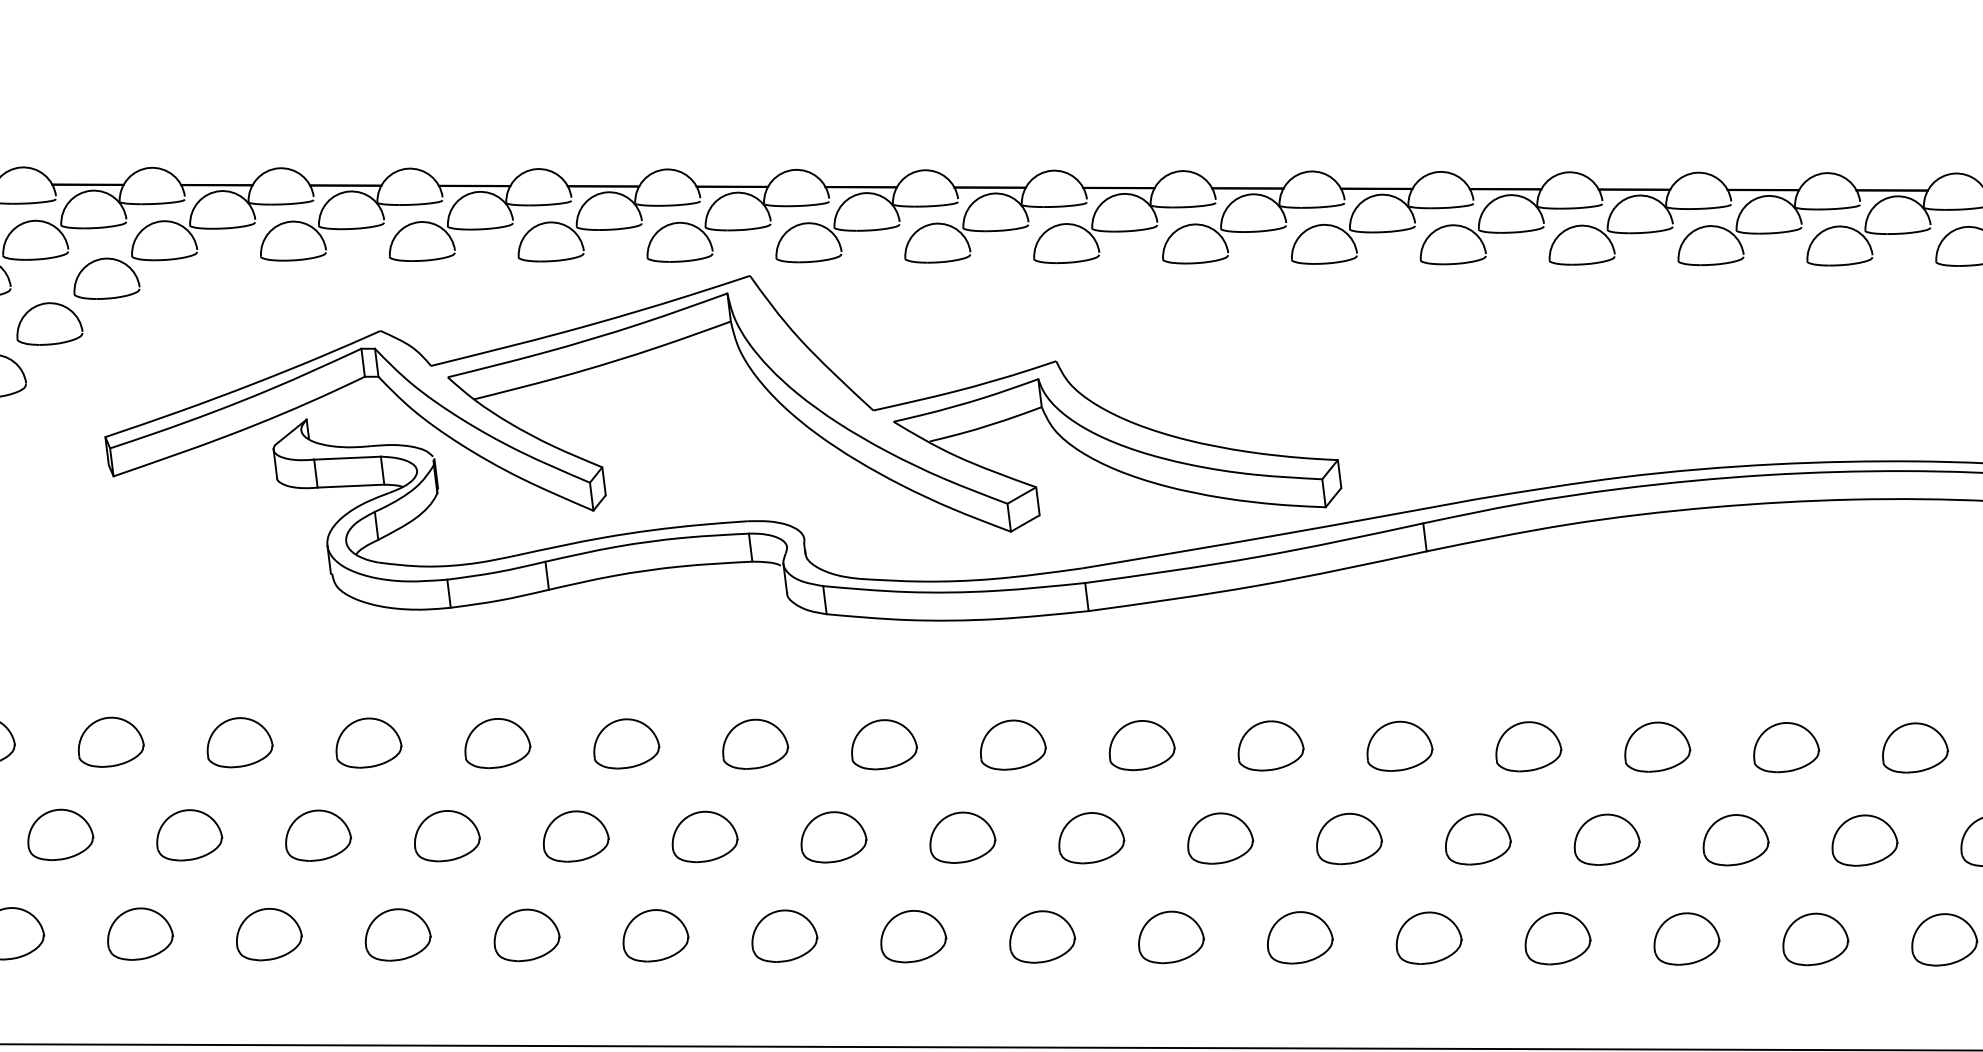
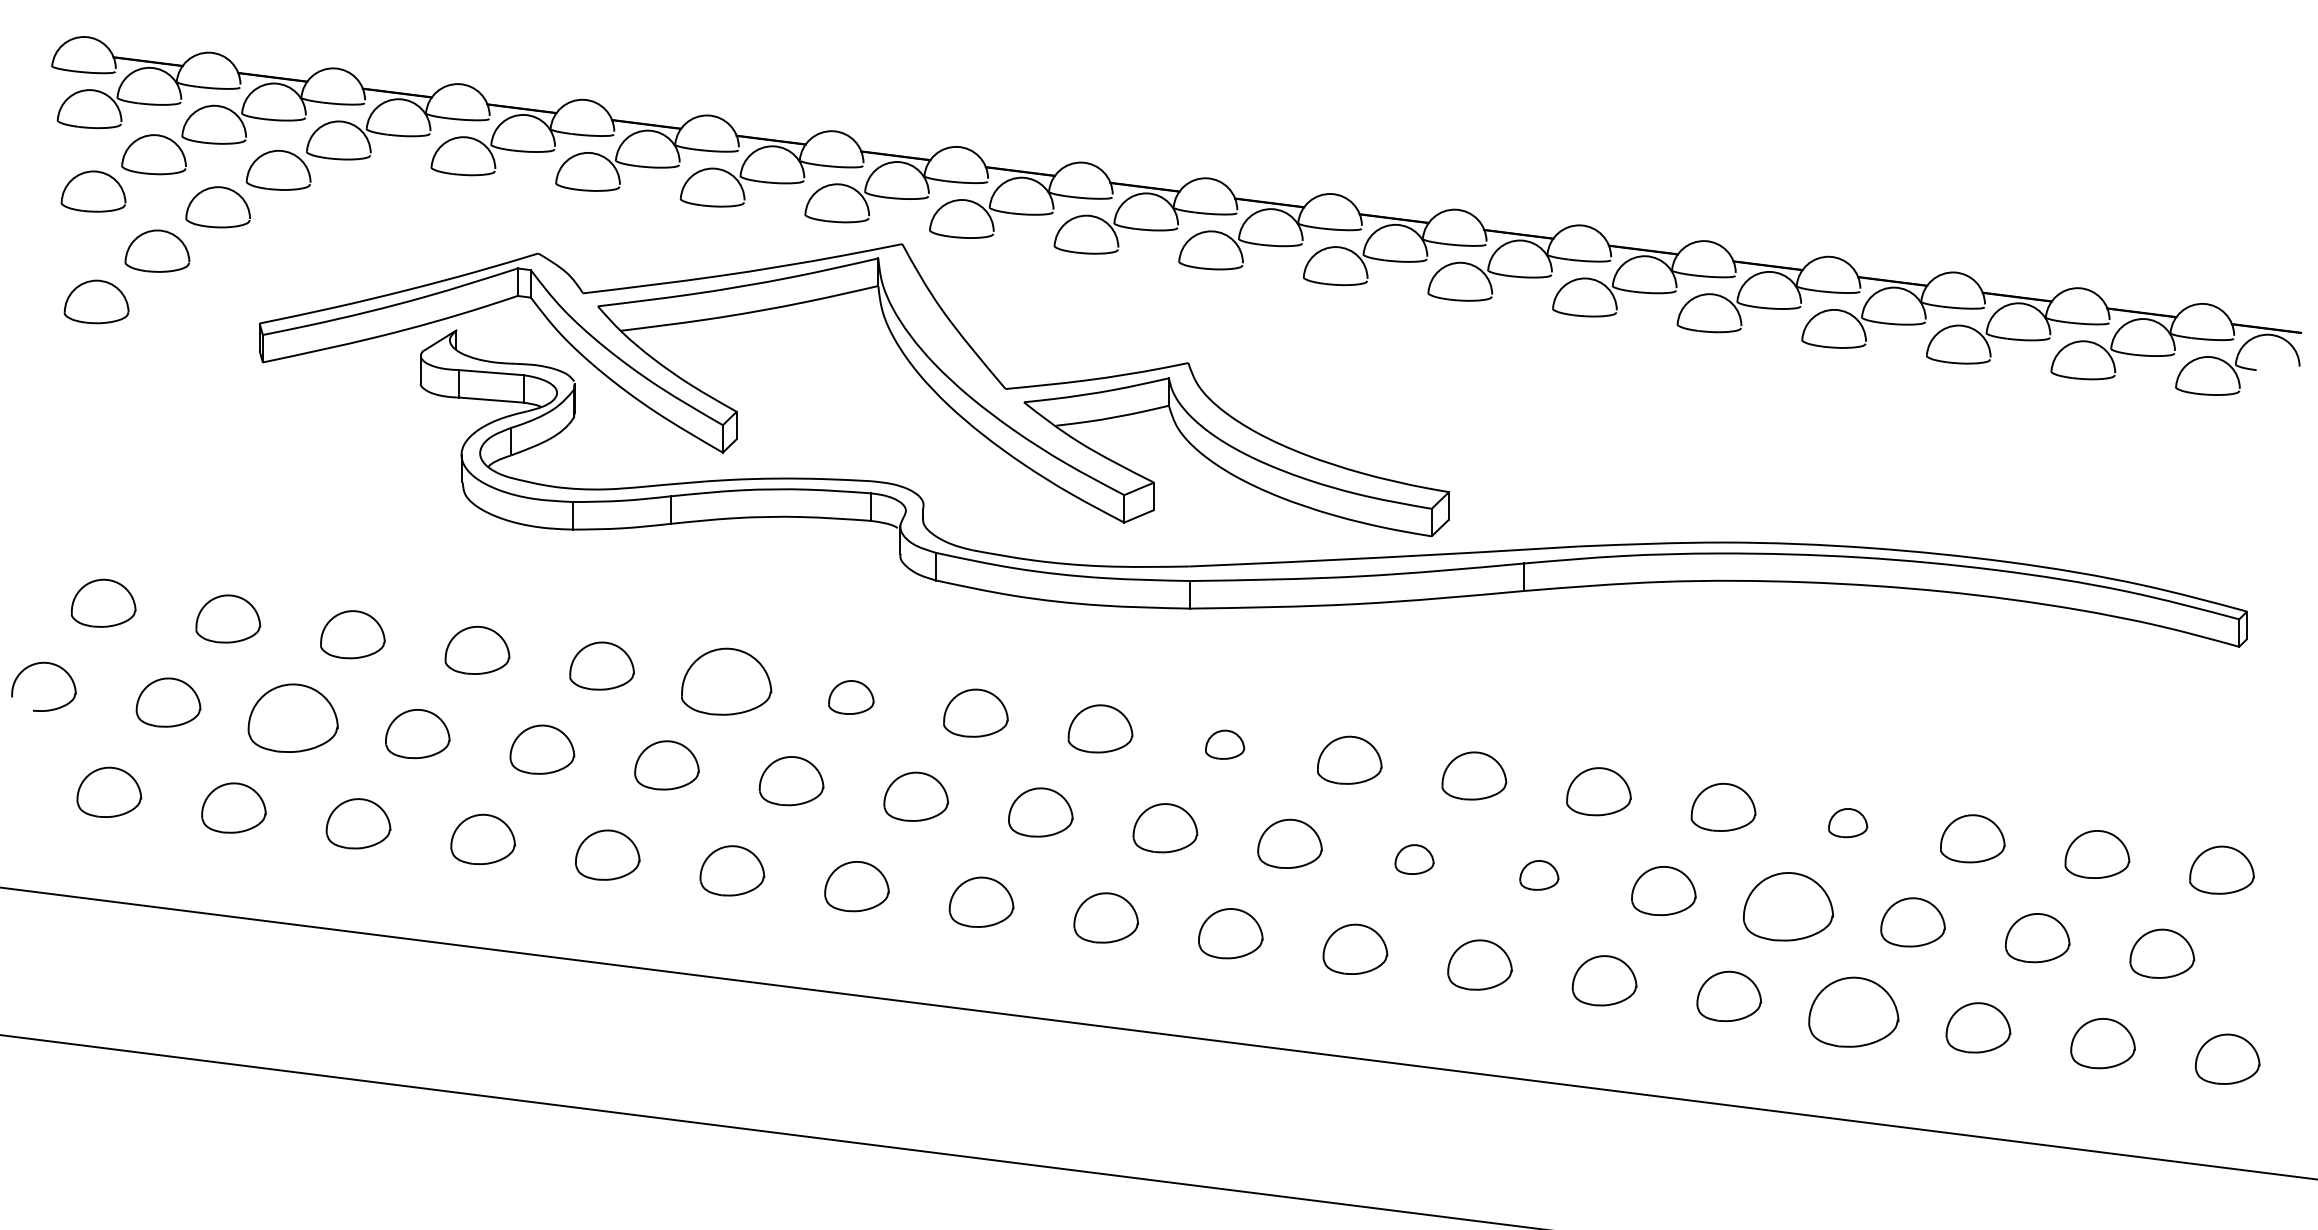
part: (625, 743) -> (726, 681), size x1.4
part: (754, 743) -> (851, 697), size x0.7
part: (1140, 745) -> (1224, 744), size x0.6
part: (1784, 746) -> (1847, 822), size x0.6
part: (188, 835) -> (292, 718), size x1.4
part: (1348, 838) -> (1414, 859), size x0.6
part: (1477, 839) -> (1539, 875), size x0.6
part: (1735, 839) -> (1788, 906), size x1.4
part: (1814, 938) -> (1853, 1011), size x1.4

